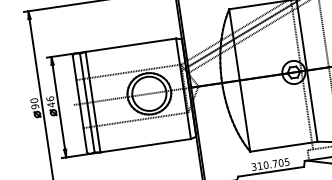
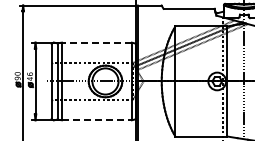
line: (130, 45) -> (96, 42), solid -> dashed
line: (145, 146) -> (96, 120), solid -> dashed

